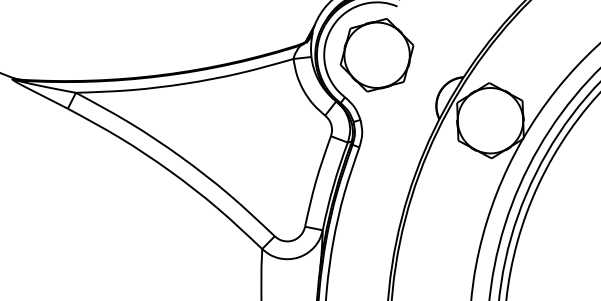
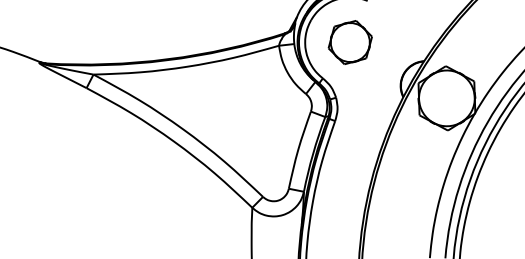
part: (377, 55) -> (350, 42), size x0.7

